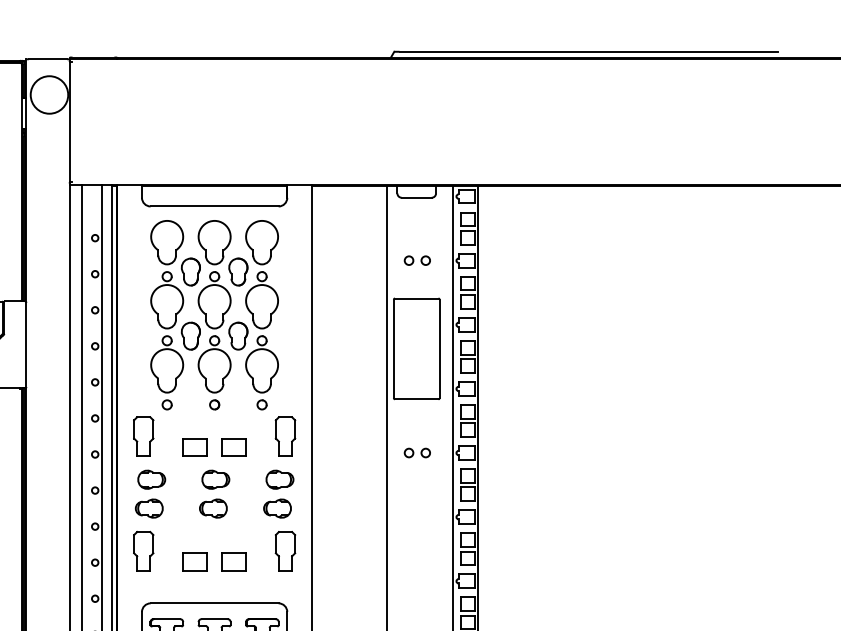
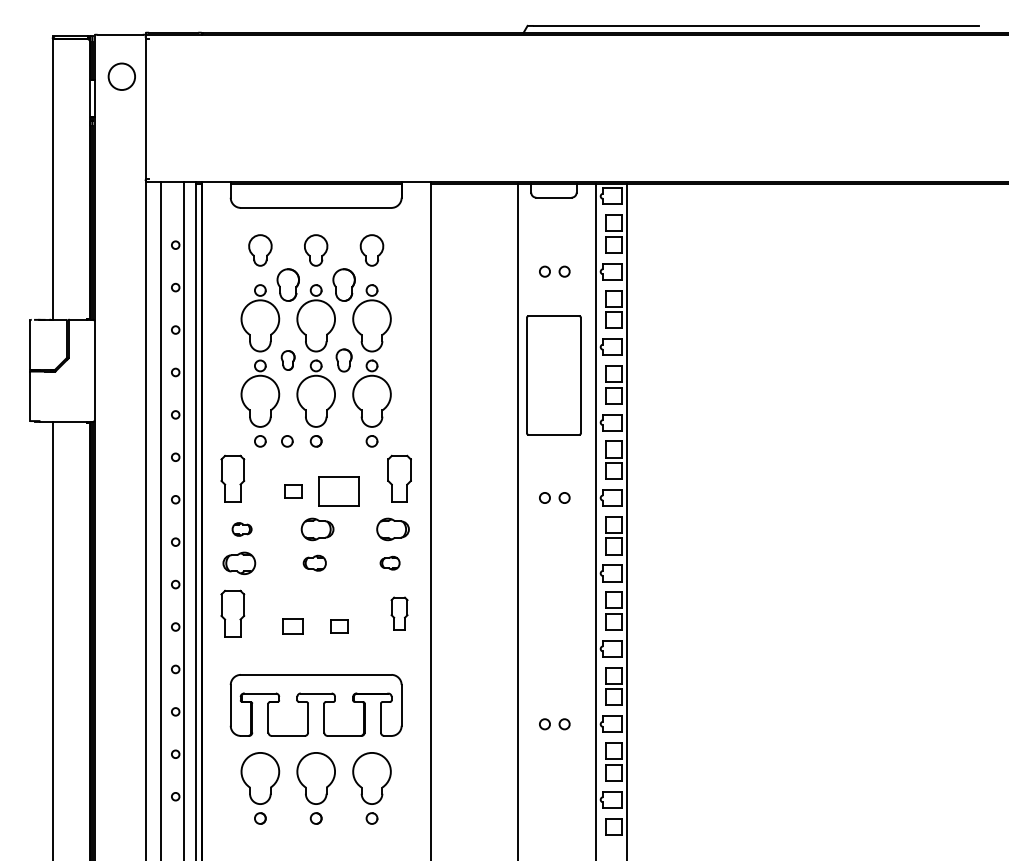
circle: (49, 94) -> (121, 76), size x0.6
part: (167, 242) -> (260, 250), size x0.6
part: (214, 242) -> (315, 250), size x0.6
part: (261, 242) -> (371, 250), size x0.6
part: (190, 336) -> (287, 360), size x0.6
part: (237, 336) -> (343, 360), size x0.7
circle: (190, 405) -> (287, 441), added
part: (194, 447) -> (292, 491), size x0.6
part: (233, 447) -> (338, 491), size x1.4
part: (151, 479) -> (241, 529), size x0.6
part: (213, 507) -> (314, 562), size x0.7
part: (276, 507) -> (389, 562), size x0.6
part: (285, 551) -> (399, 613), size x0.7
part: (194, 562) -> (292, 626), size x0.7
part: (233, 562) -> (338, 626), size x0.6

